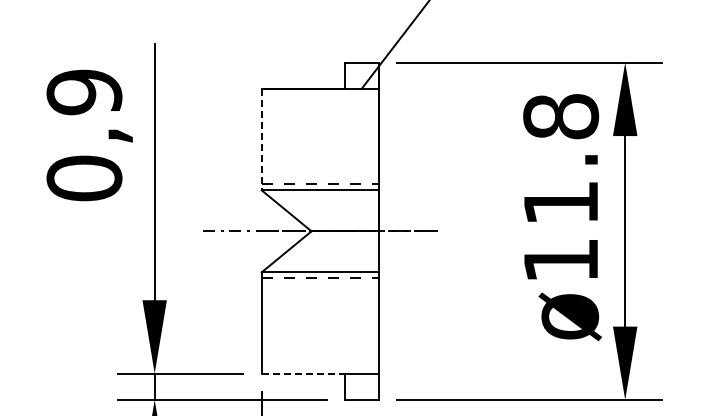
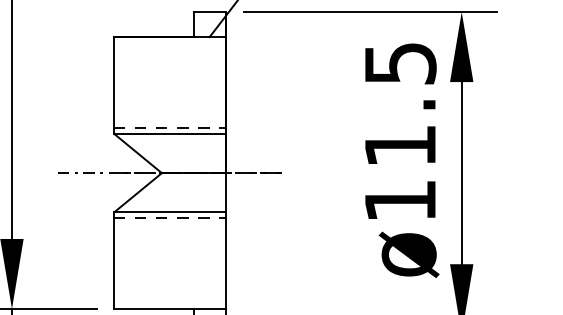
text: (561, 116) -> (400, 63), ø11.8 -> ø11.5
line: (261, 139) -> (114, 85), dashed -> solid
line: (303, 373) -> (154, 309), dashed -> solid

